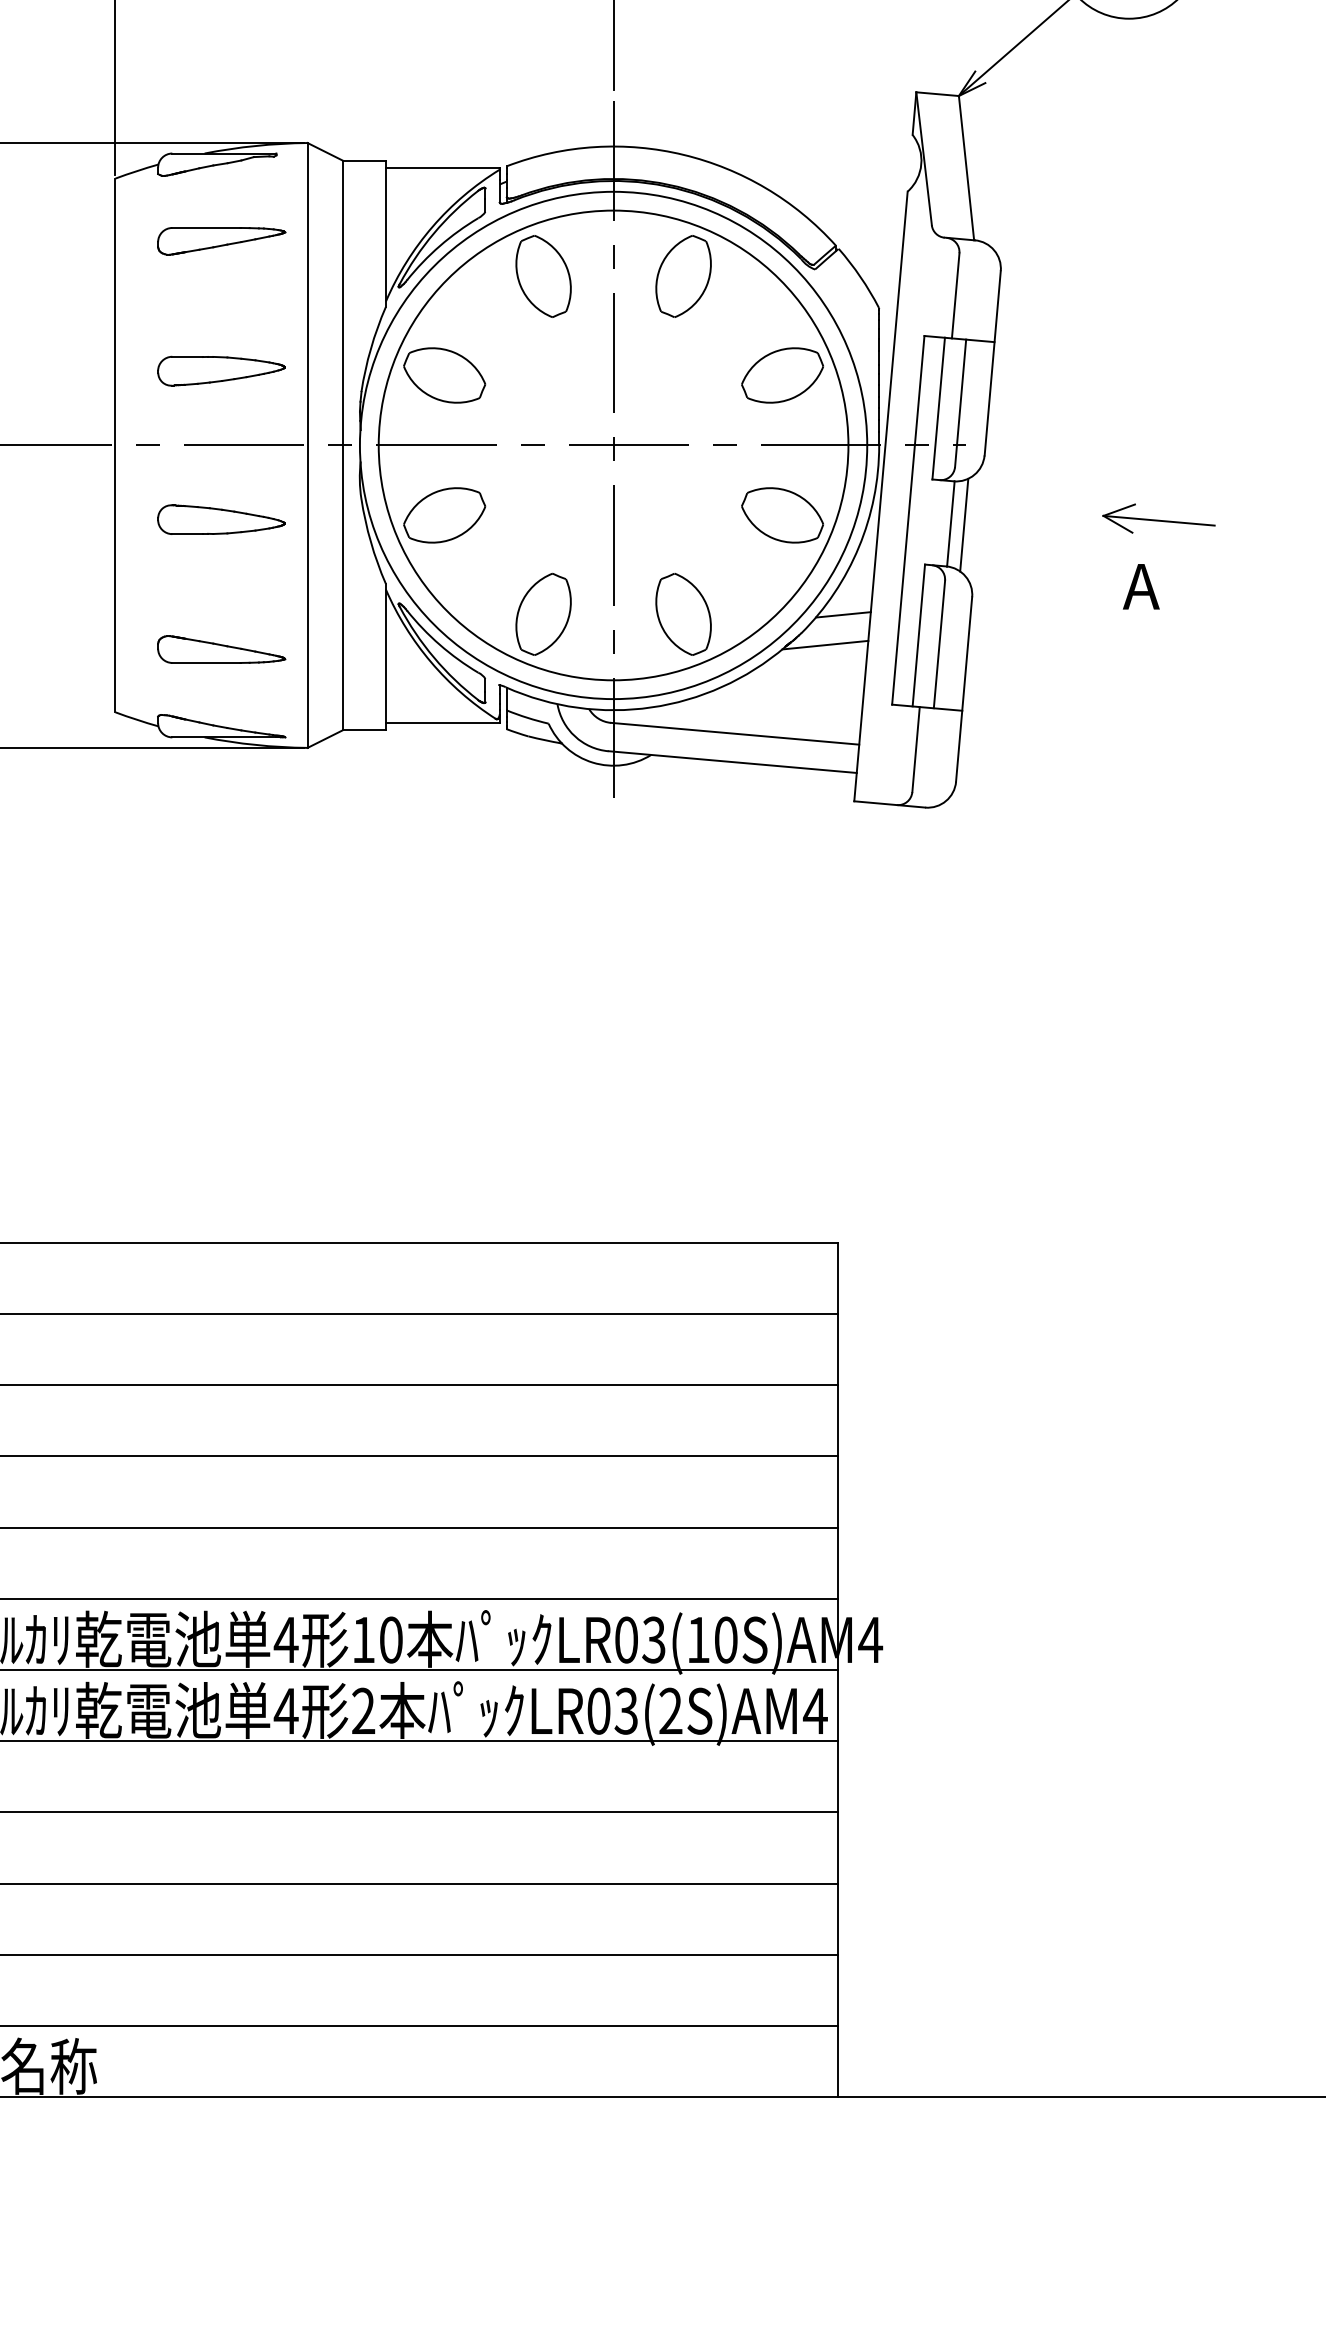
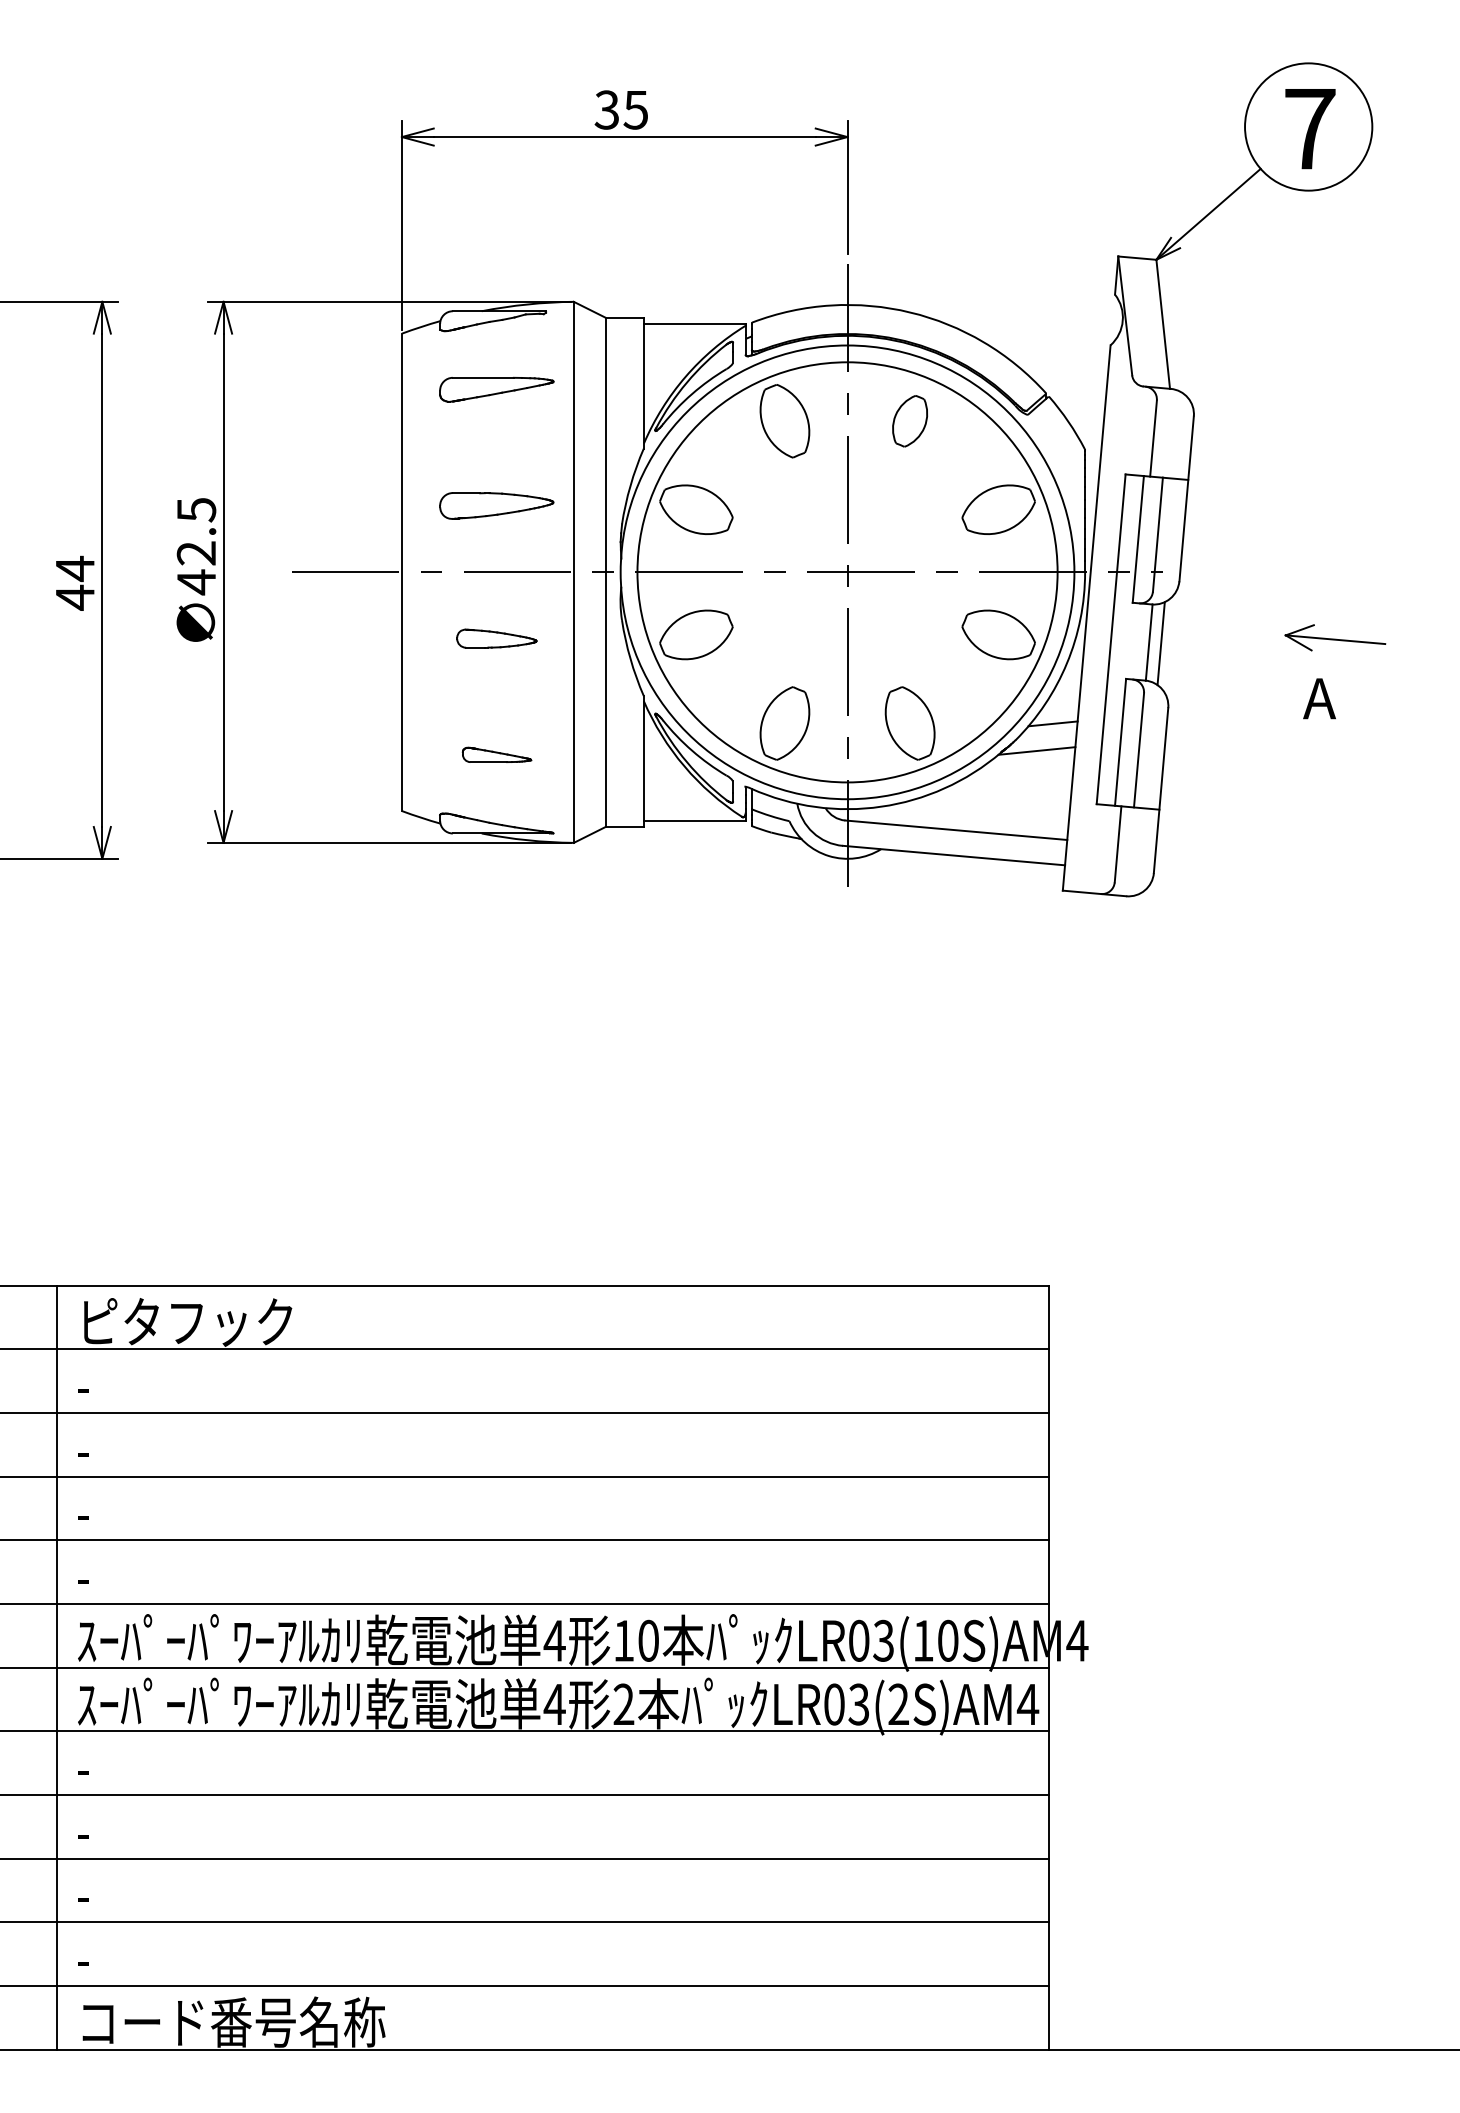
part: (682, 276) -> (909, 421), size x0.7
part: (221, 519) -> (496, 638), size x0.7
part: (221, 649) -> (496, 754), size x0.6

